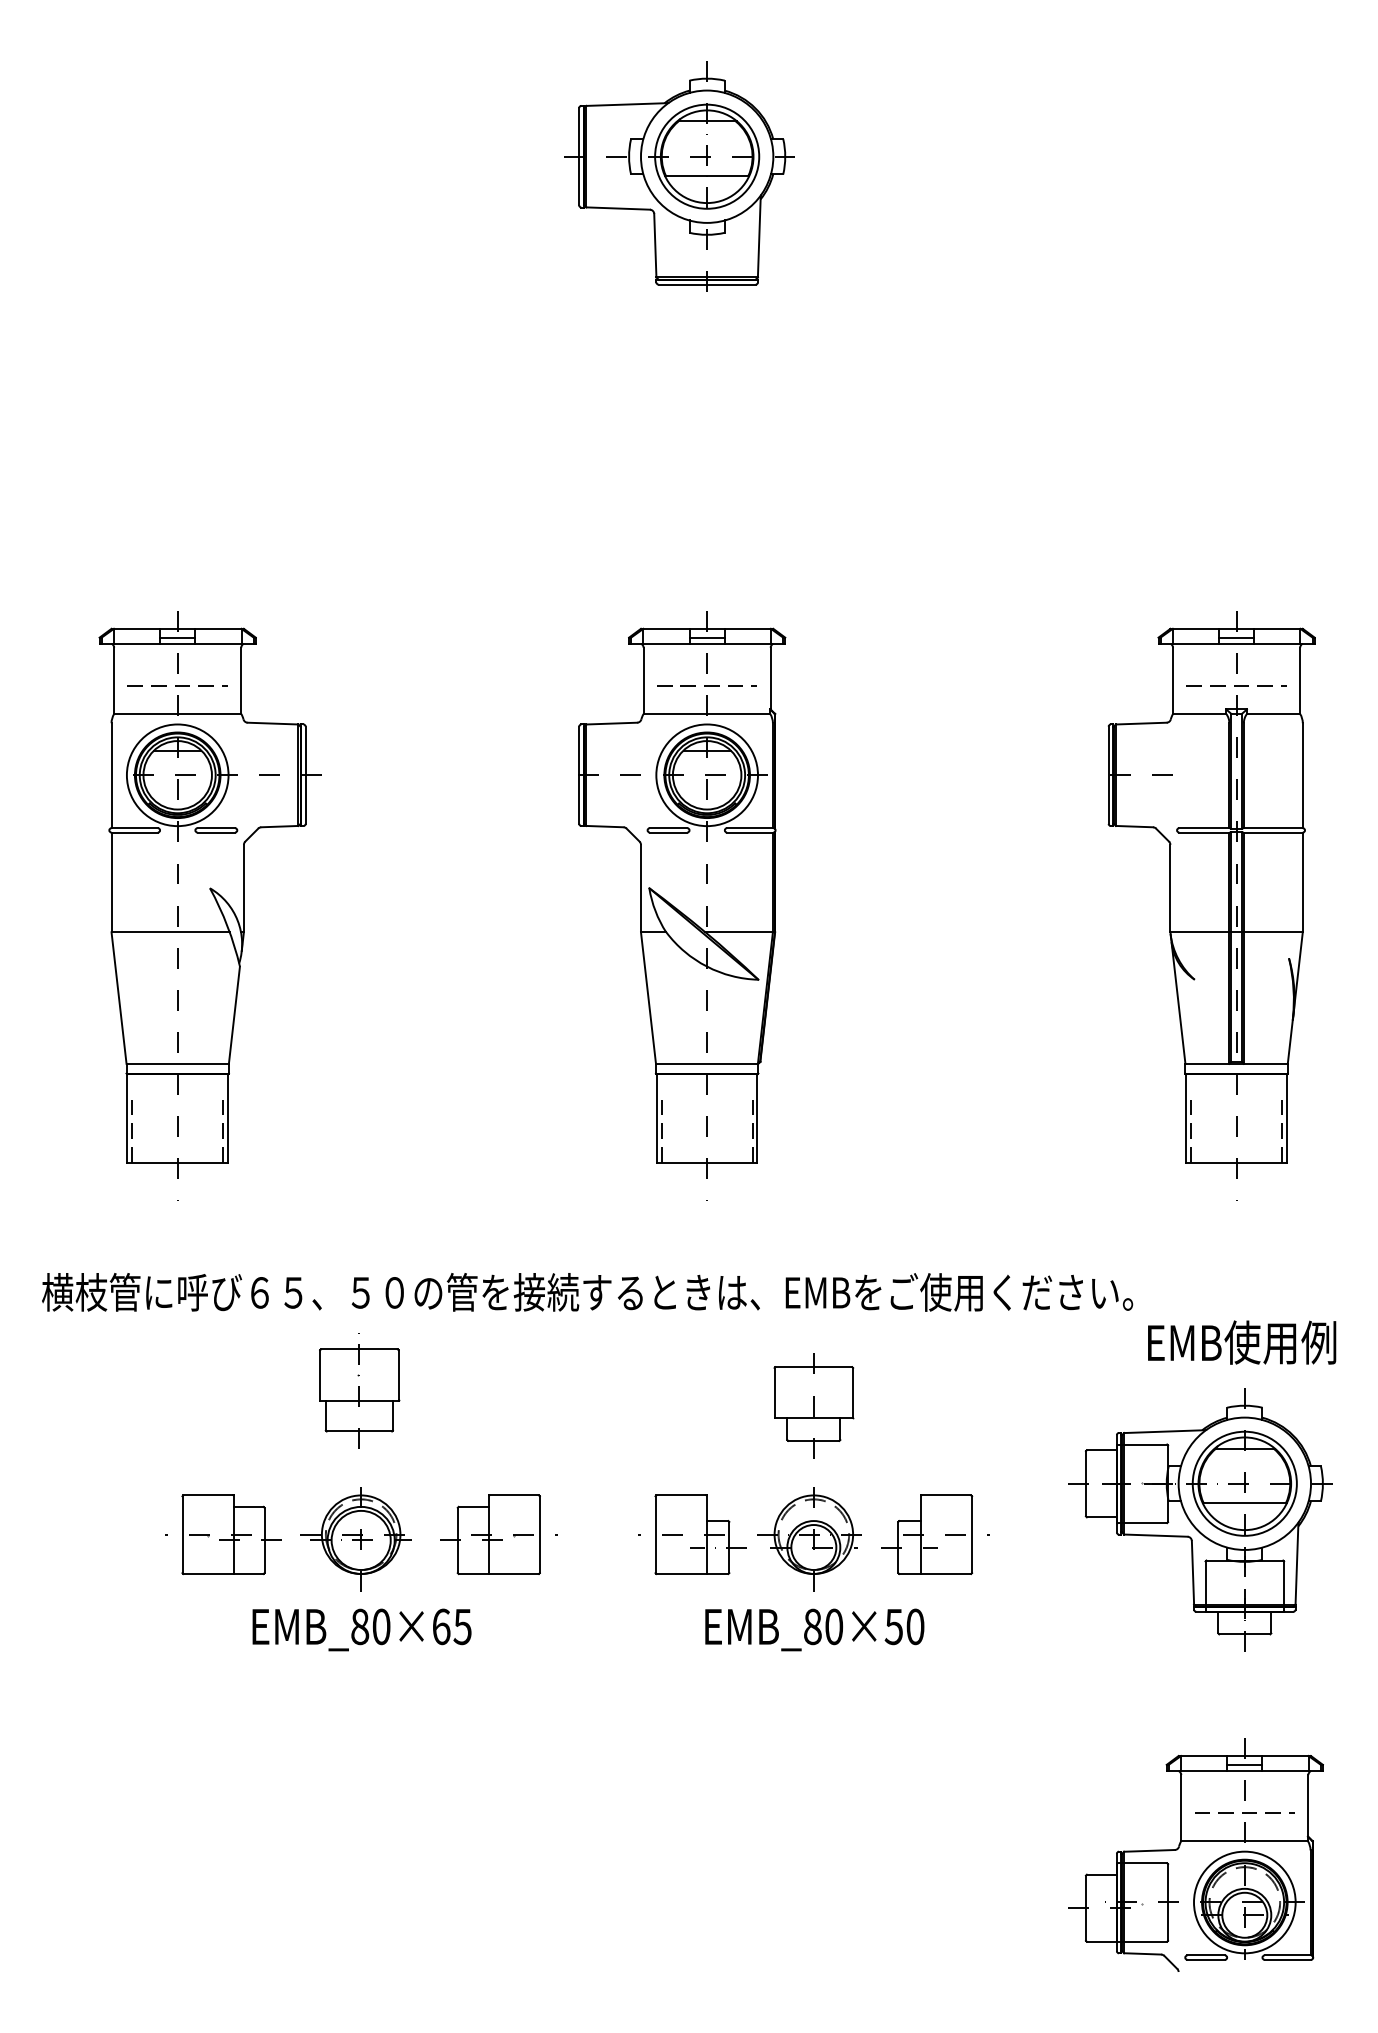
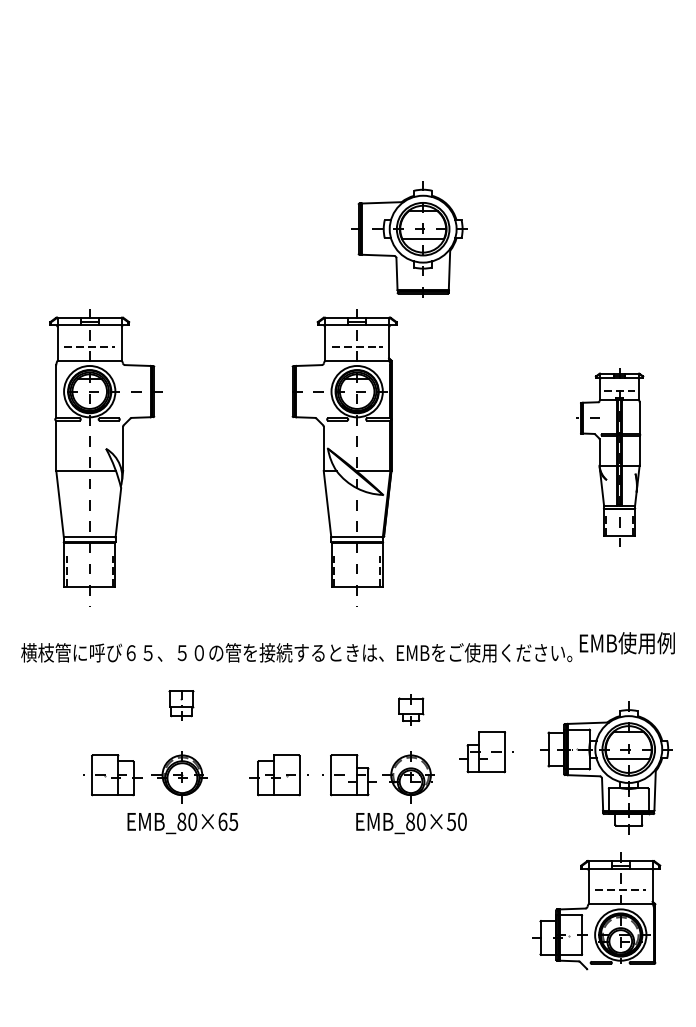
part: (680, 177) -> (409, 239), moved
part: (1210, 905) -> (611, 457), size x0.6
text: (1242, 1343) -> (627, 643), moved
part: (359, 1396) -> (181, 705), size x0.6
part: (814, 1406) -> (411, 710), size x0.6
part: (497, 1535) -> (278, 775), moved
part: (935, 1535) -> (486, 752), moved
part: (1196, 1841) -> (596, 904), moved

